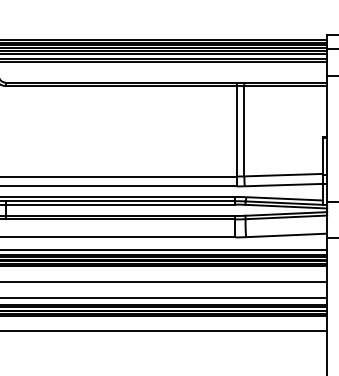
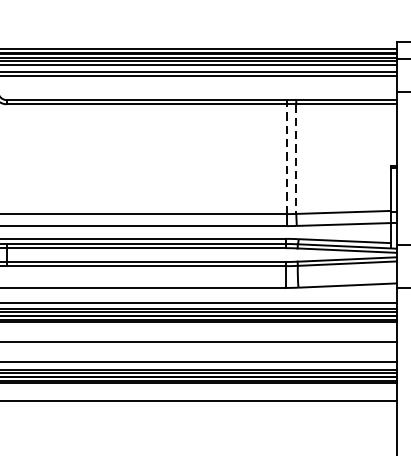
line: (236, 130) -> (286, 158), solid -> dashed
line: (244, 131) -> (296, 159), solid -> dashed

